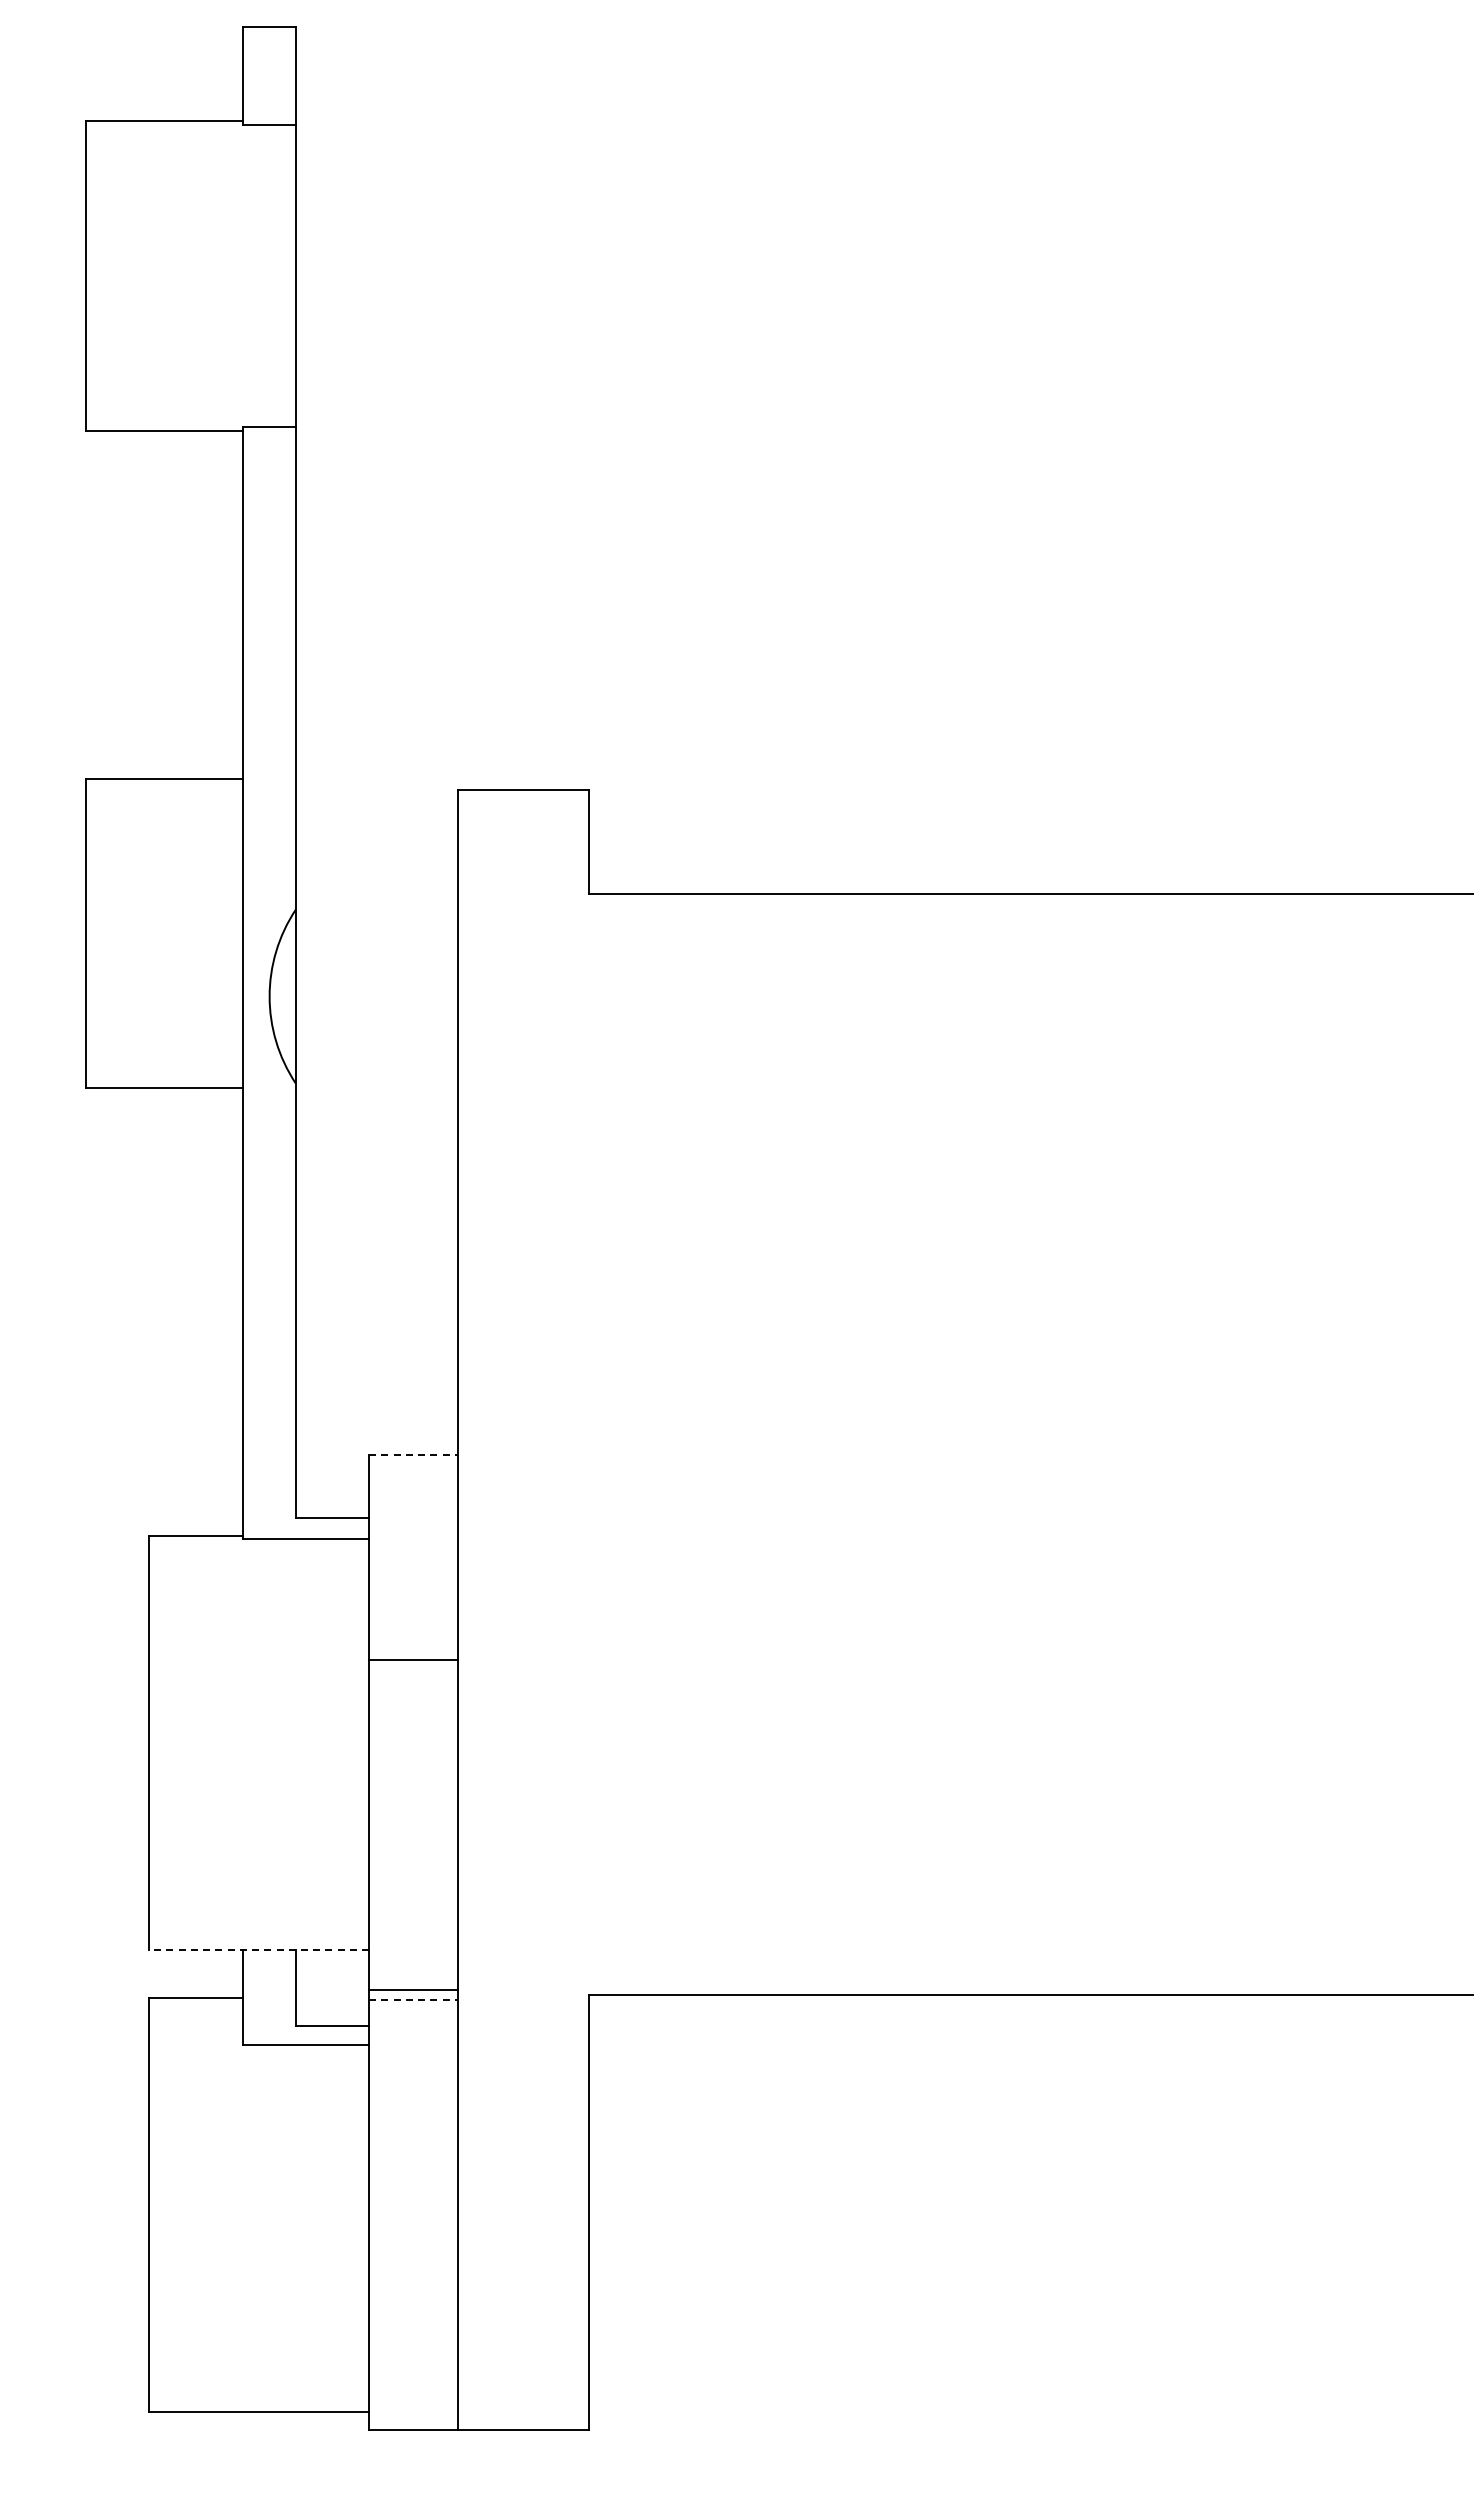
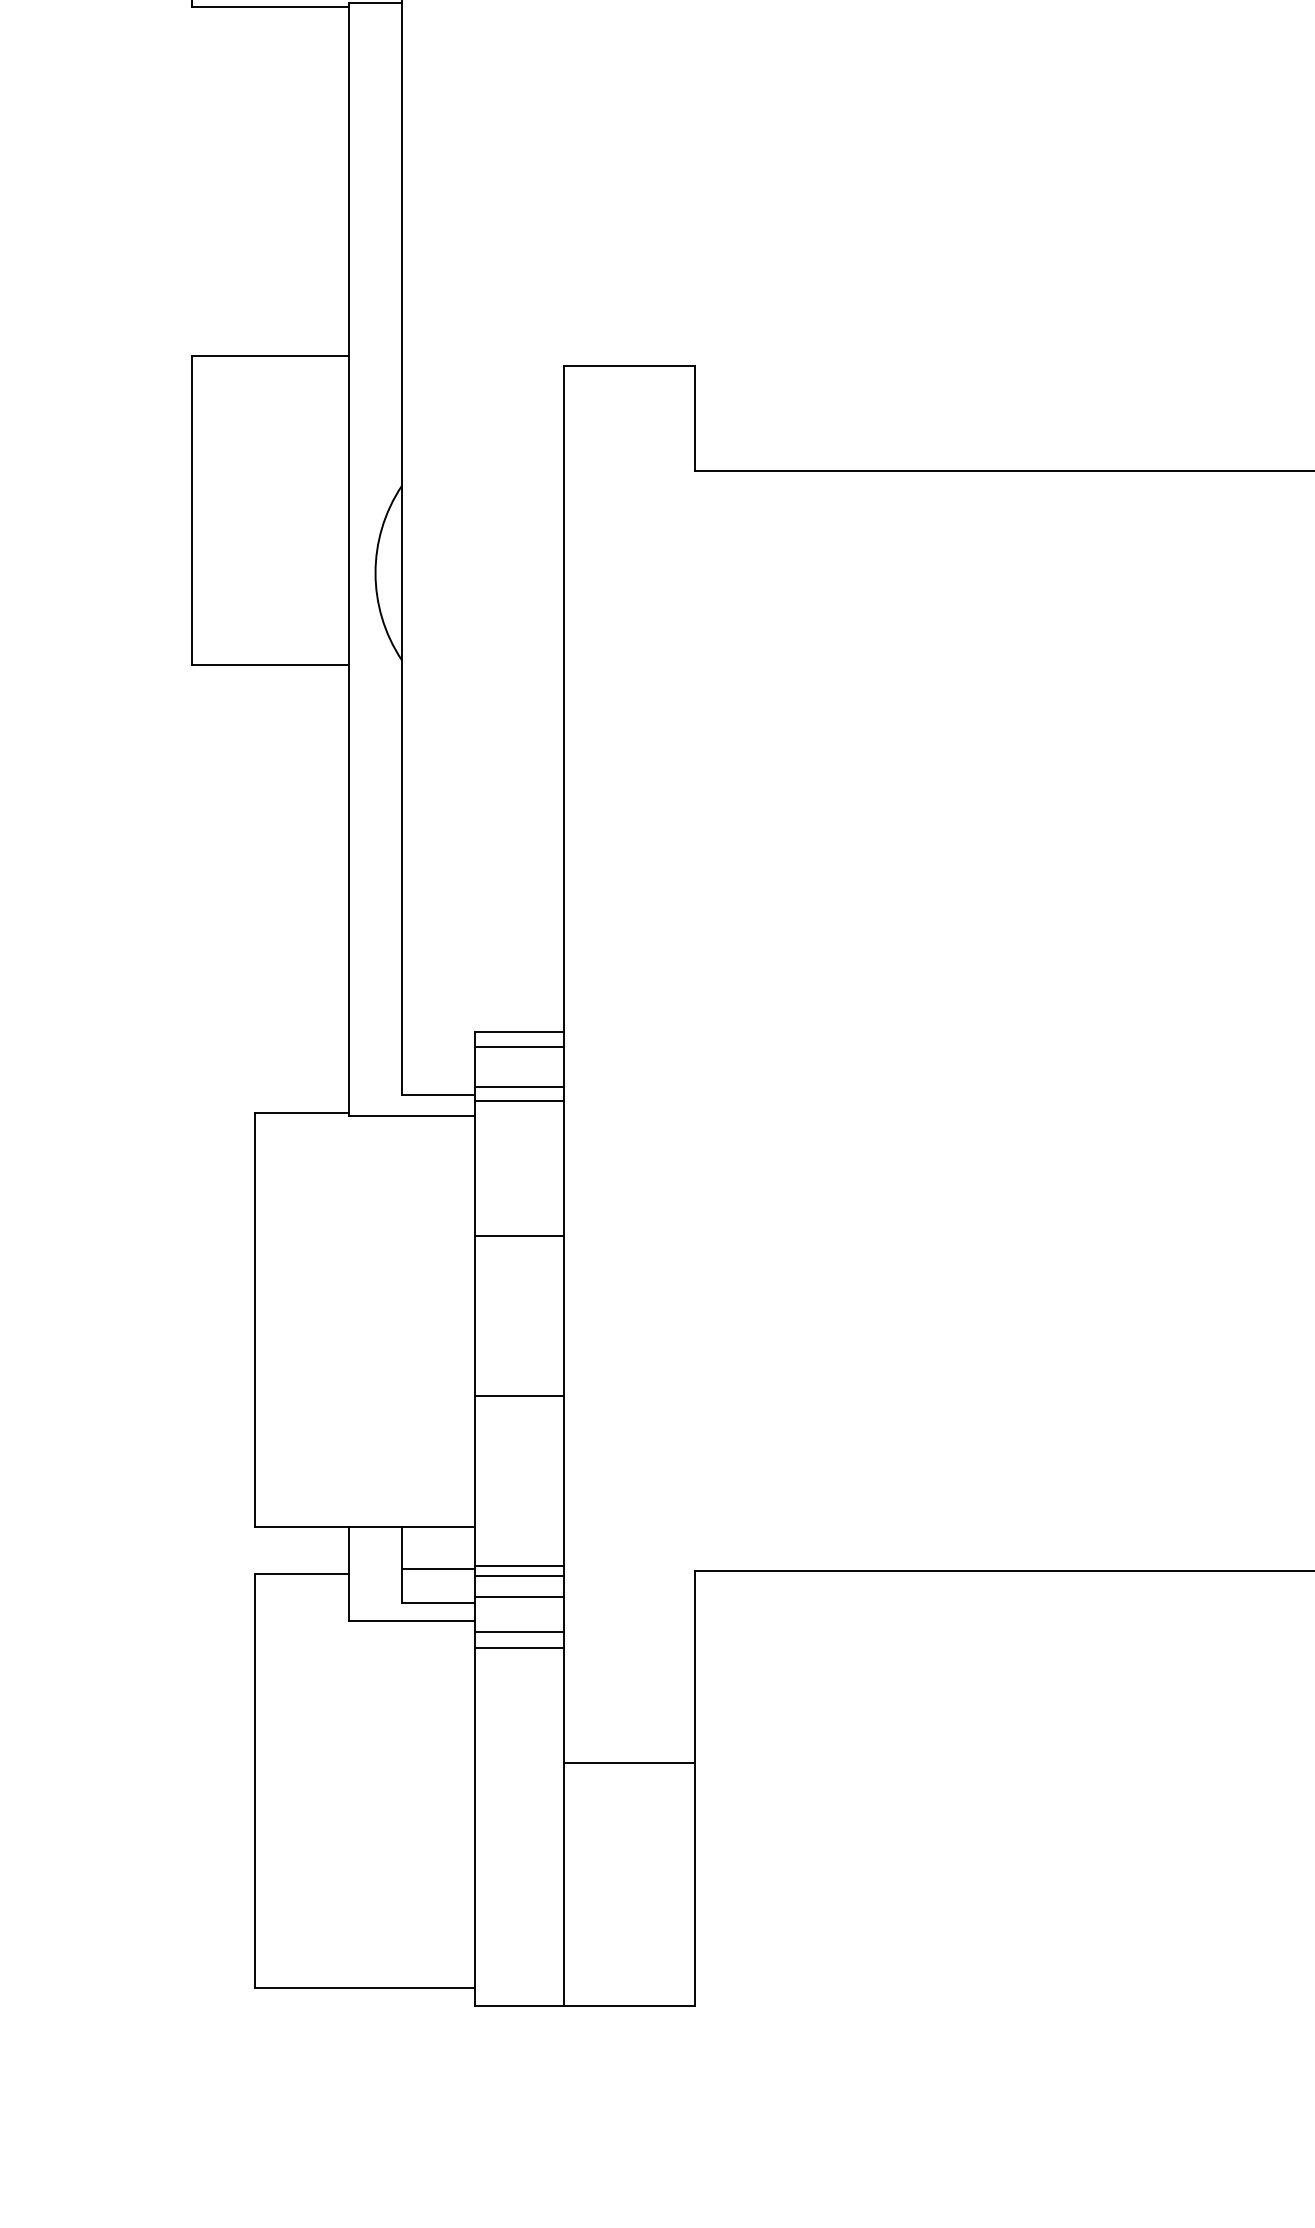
line: (413, 1455) -> (519, 1031), dashed -> solid
line: (413, 1470) -> (519, 1046), added
line: (413, 1510) -> (519, 1086), added
line: (413, 1524) -> (519, 1100), added
line: (413, 1819) -> (519, 1395), added
line: (258, 1950) -> (364, 1526), dashed -> solid
line: (332, 1992) -> (438, 1568), added
line: (413, 1999) -> (519, 1575), dashed -> solid
line: (413, 2020) -> (519, 1596), added
line: (413, 2055) -> (519, 1631), added
line: (413, 2071) -> (519, 1647), added
line: (523, 2186) -> (629, 1762), added

